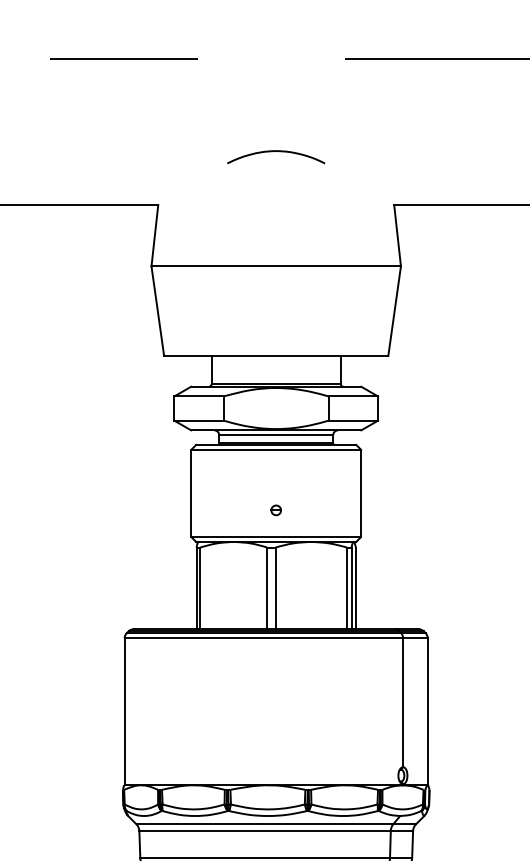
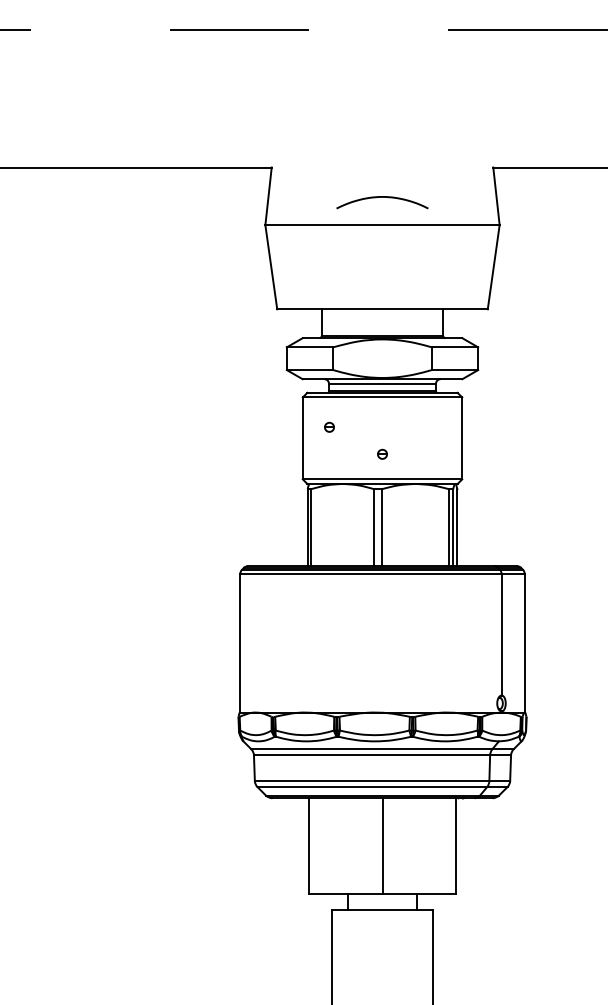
curve: (276, 151) -> (382, 197), moved
part: (219, 480) -> (329, 426), added

